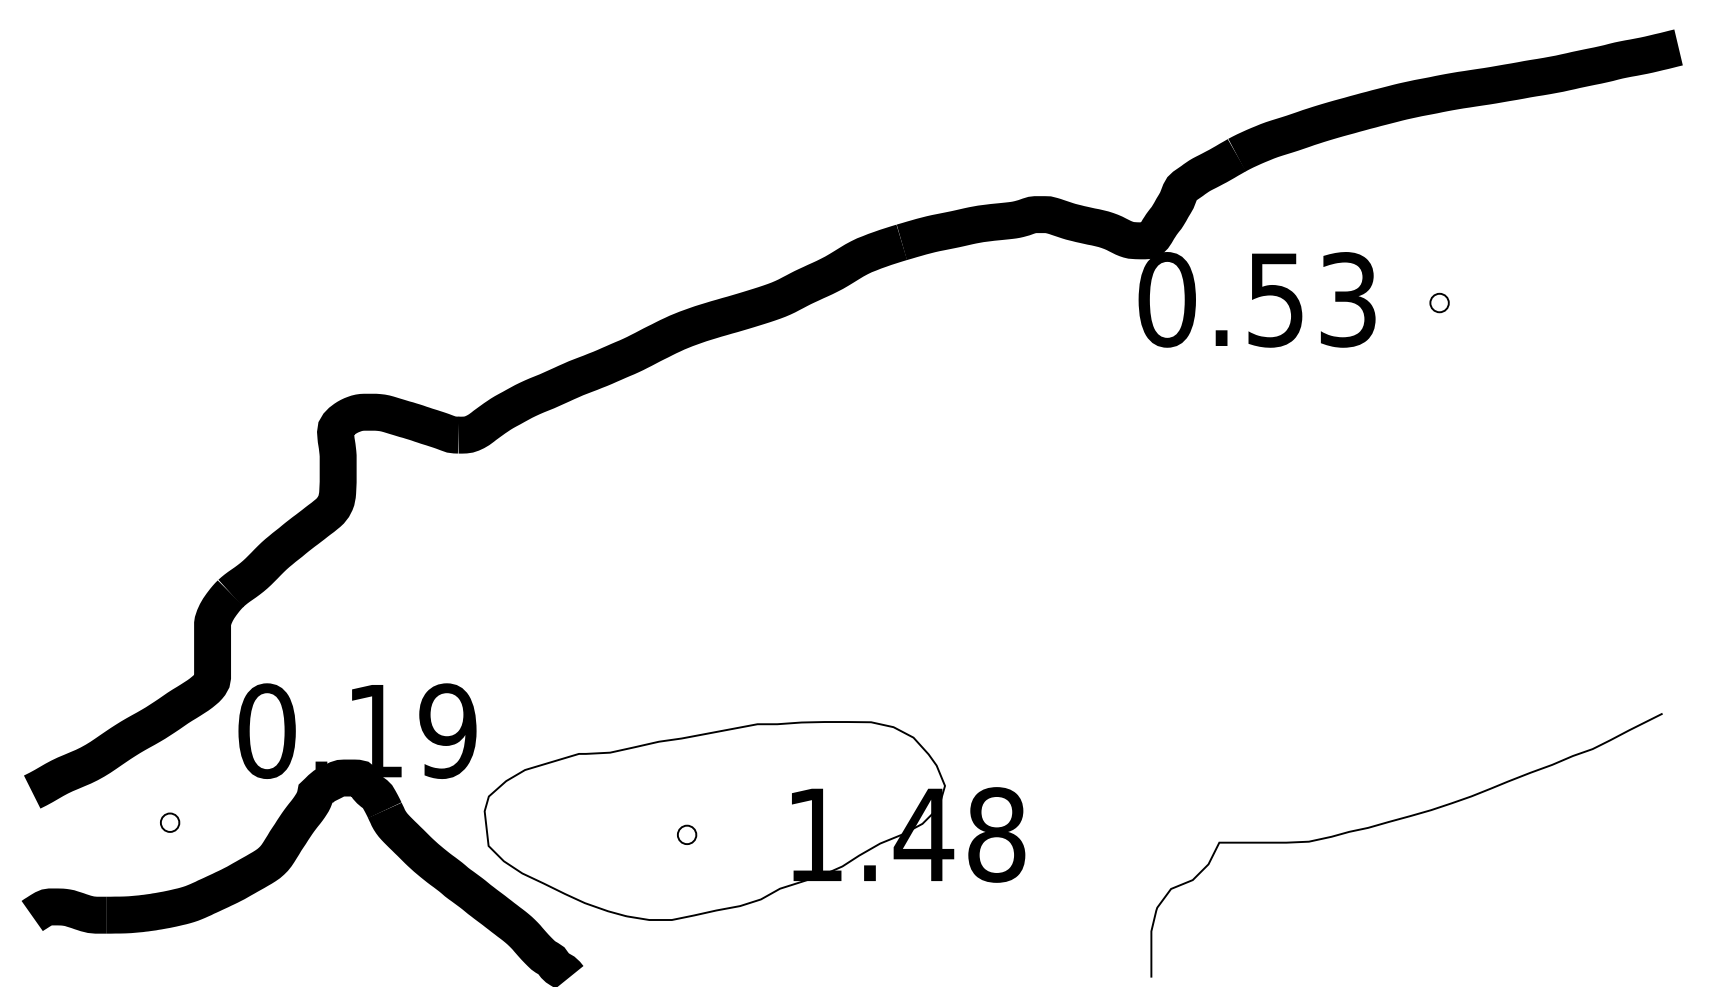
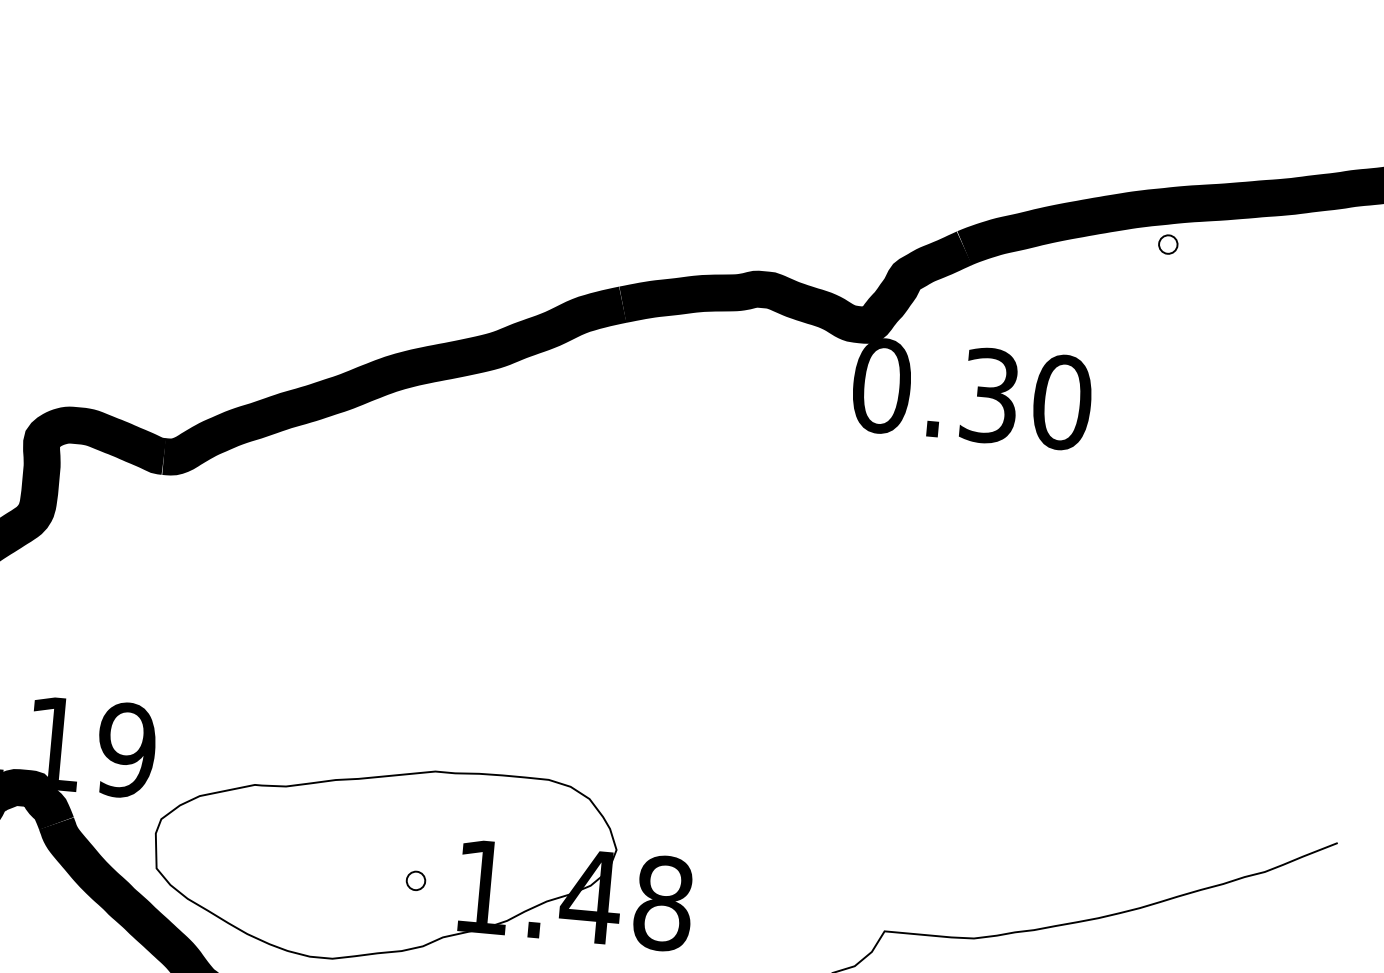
text: (1312, 299) -> (1026, 398), 0.53 -> 0.30
part: (1439, 302) -> (1168, 244), moved
part: (687, 834) -> (416, 880), moved

